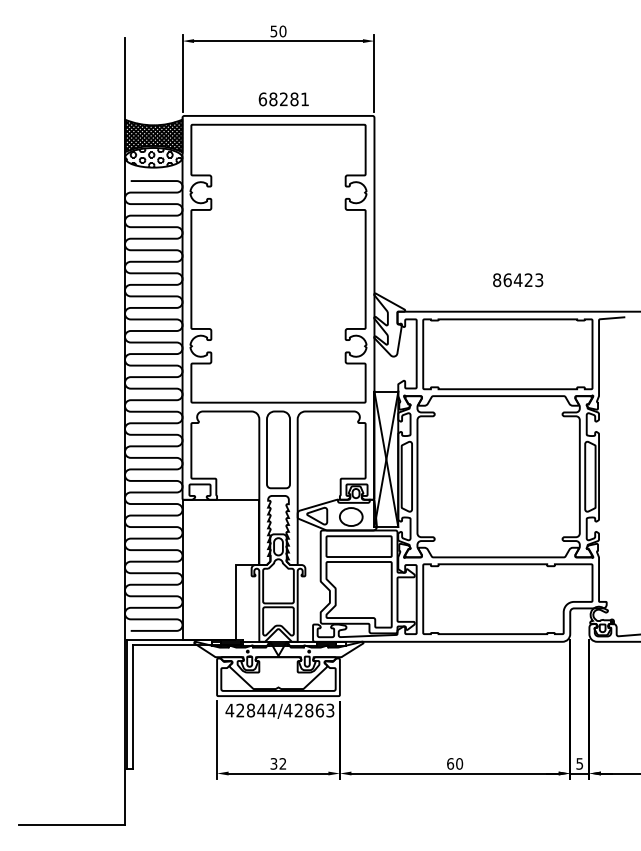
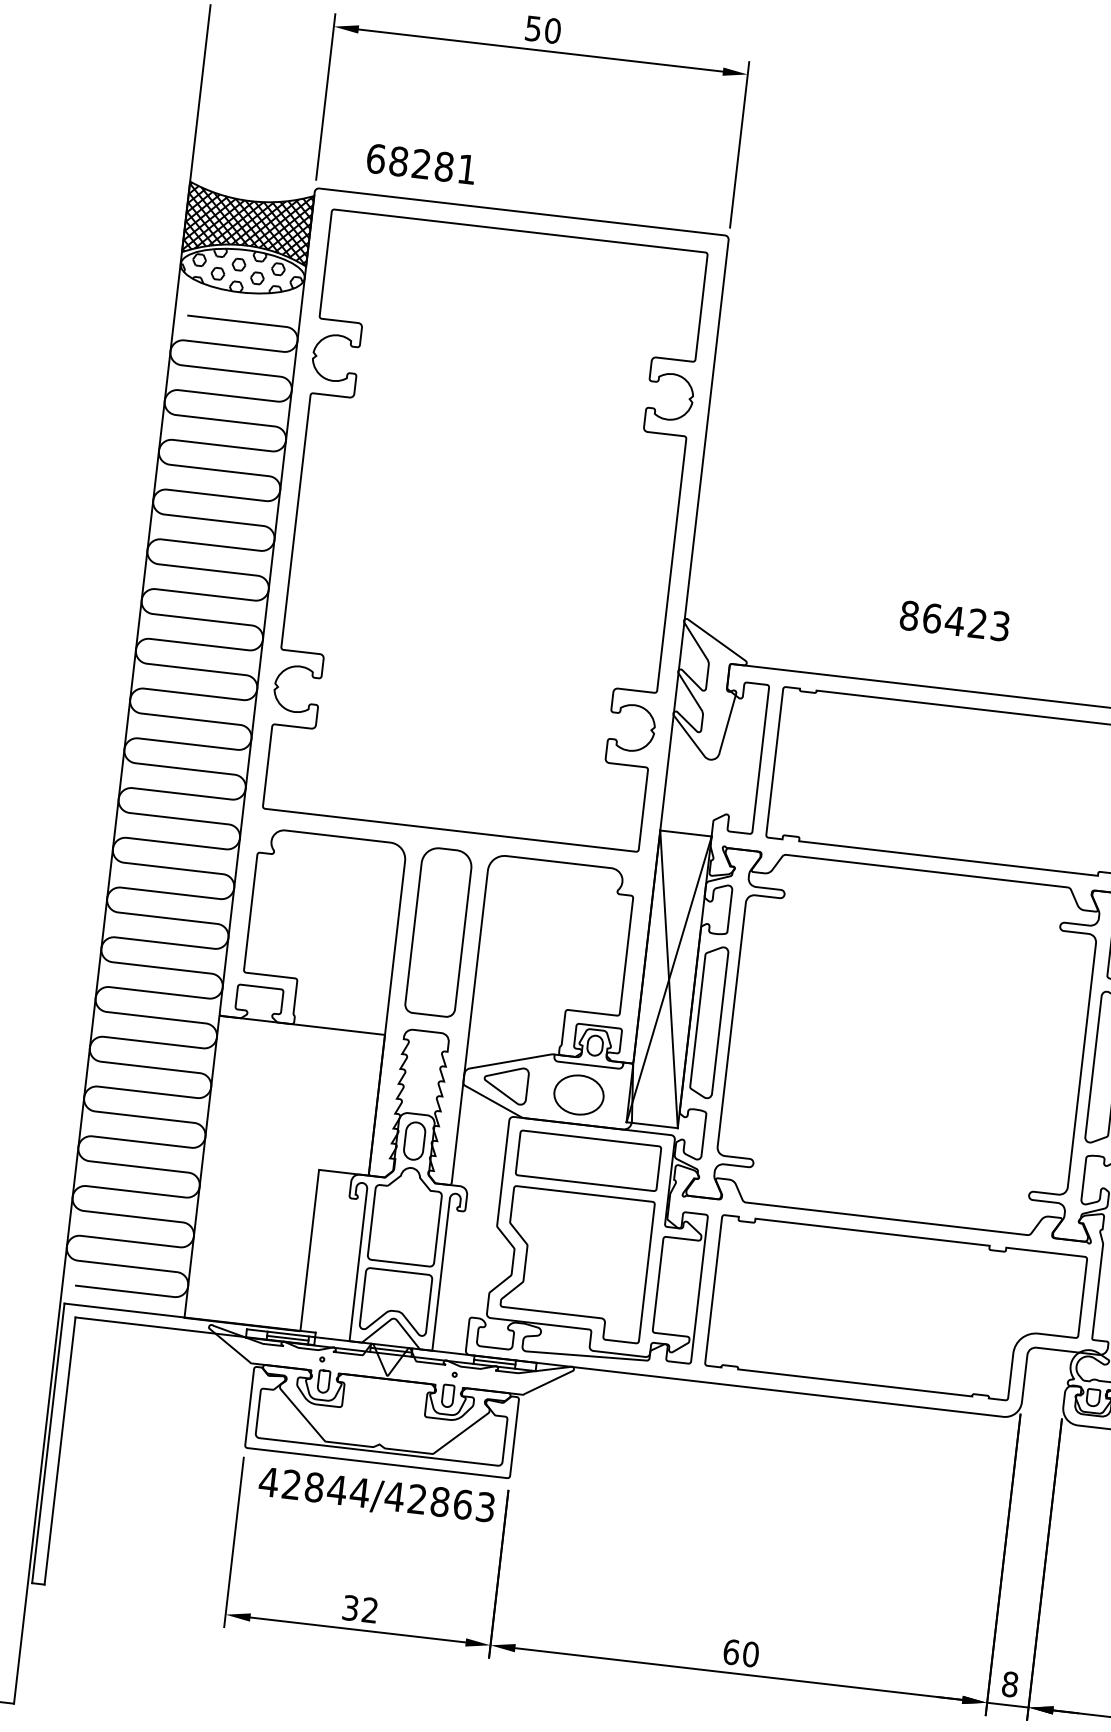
text: (283, 99) -> (420, 164), moved
text: (518, 280) -> (955, 621), moved
text: (579, 763) -> (1009, 1683), 5 -> 8

